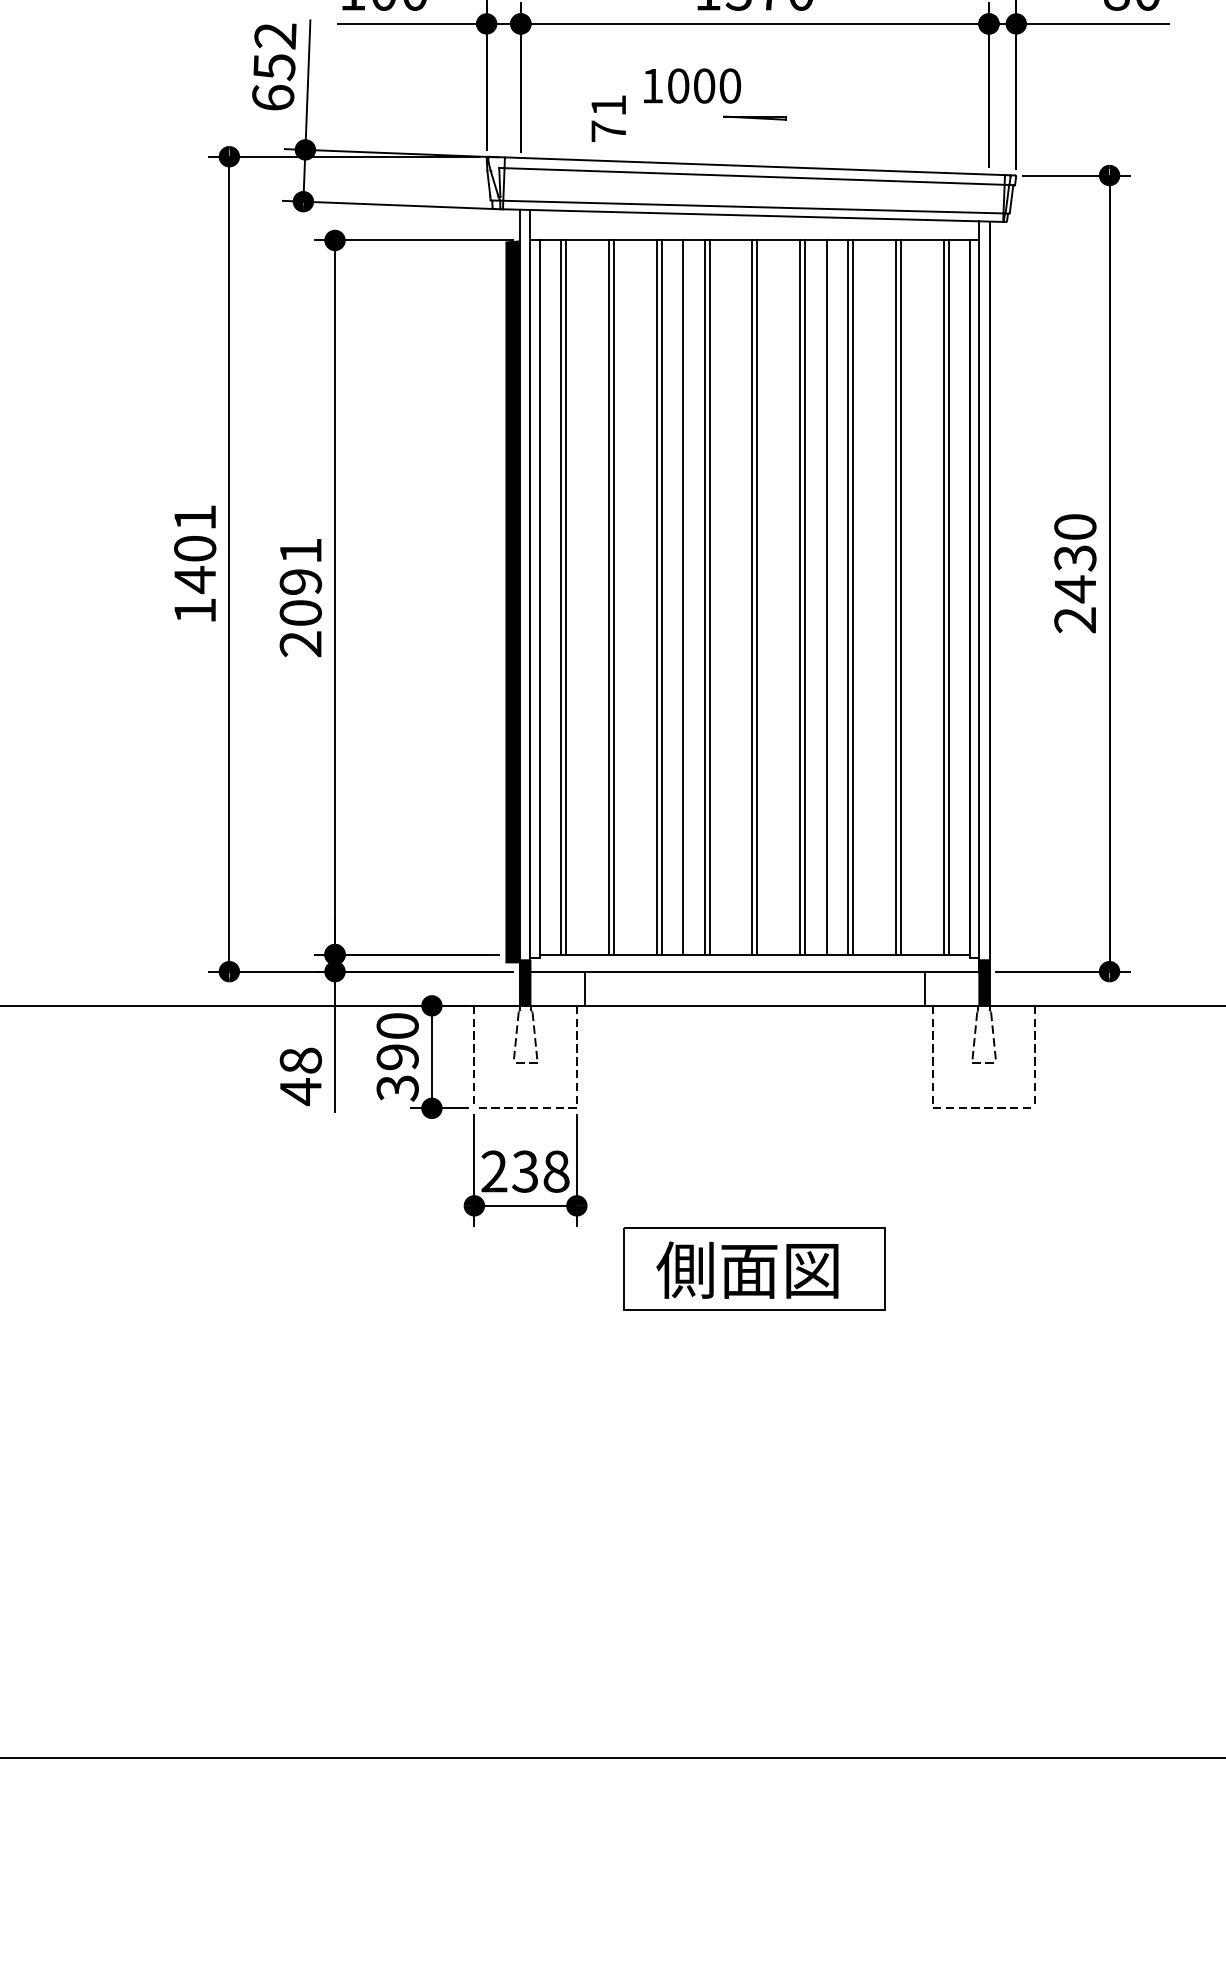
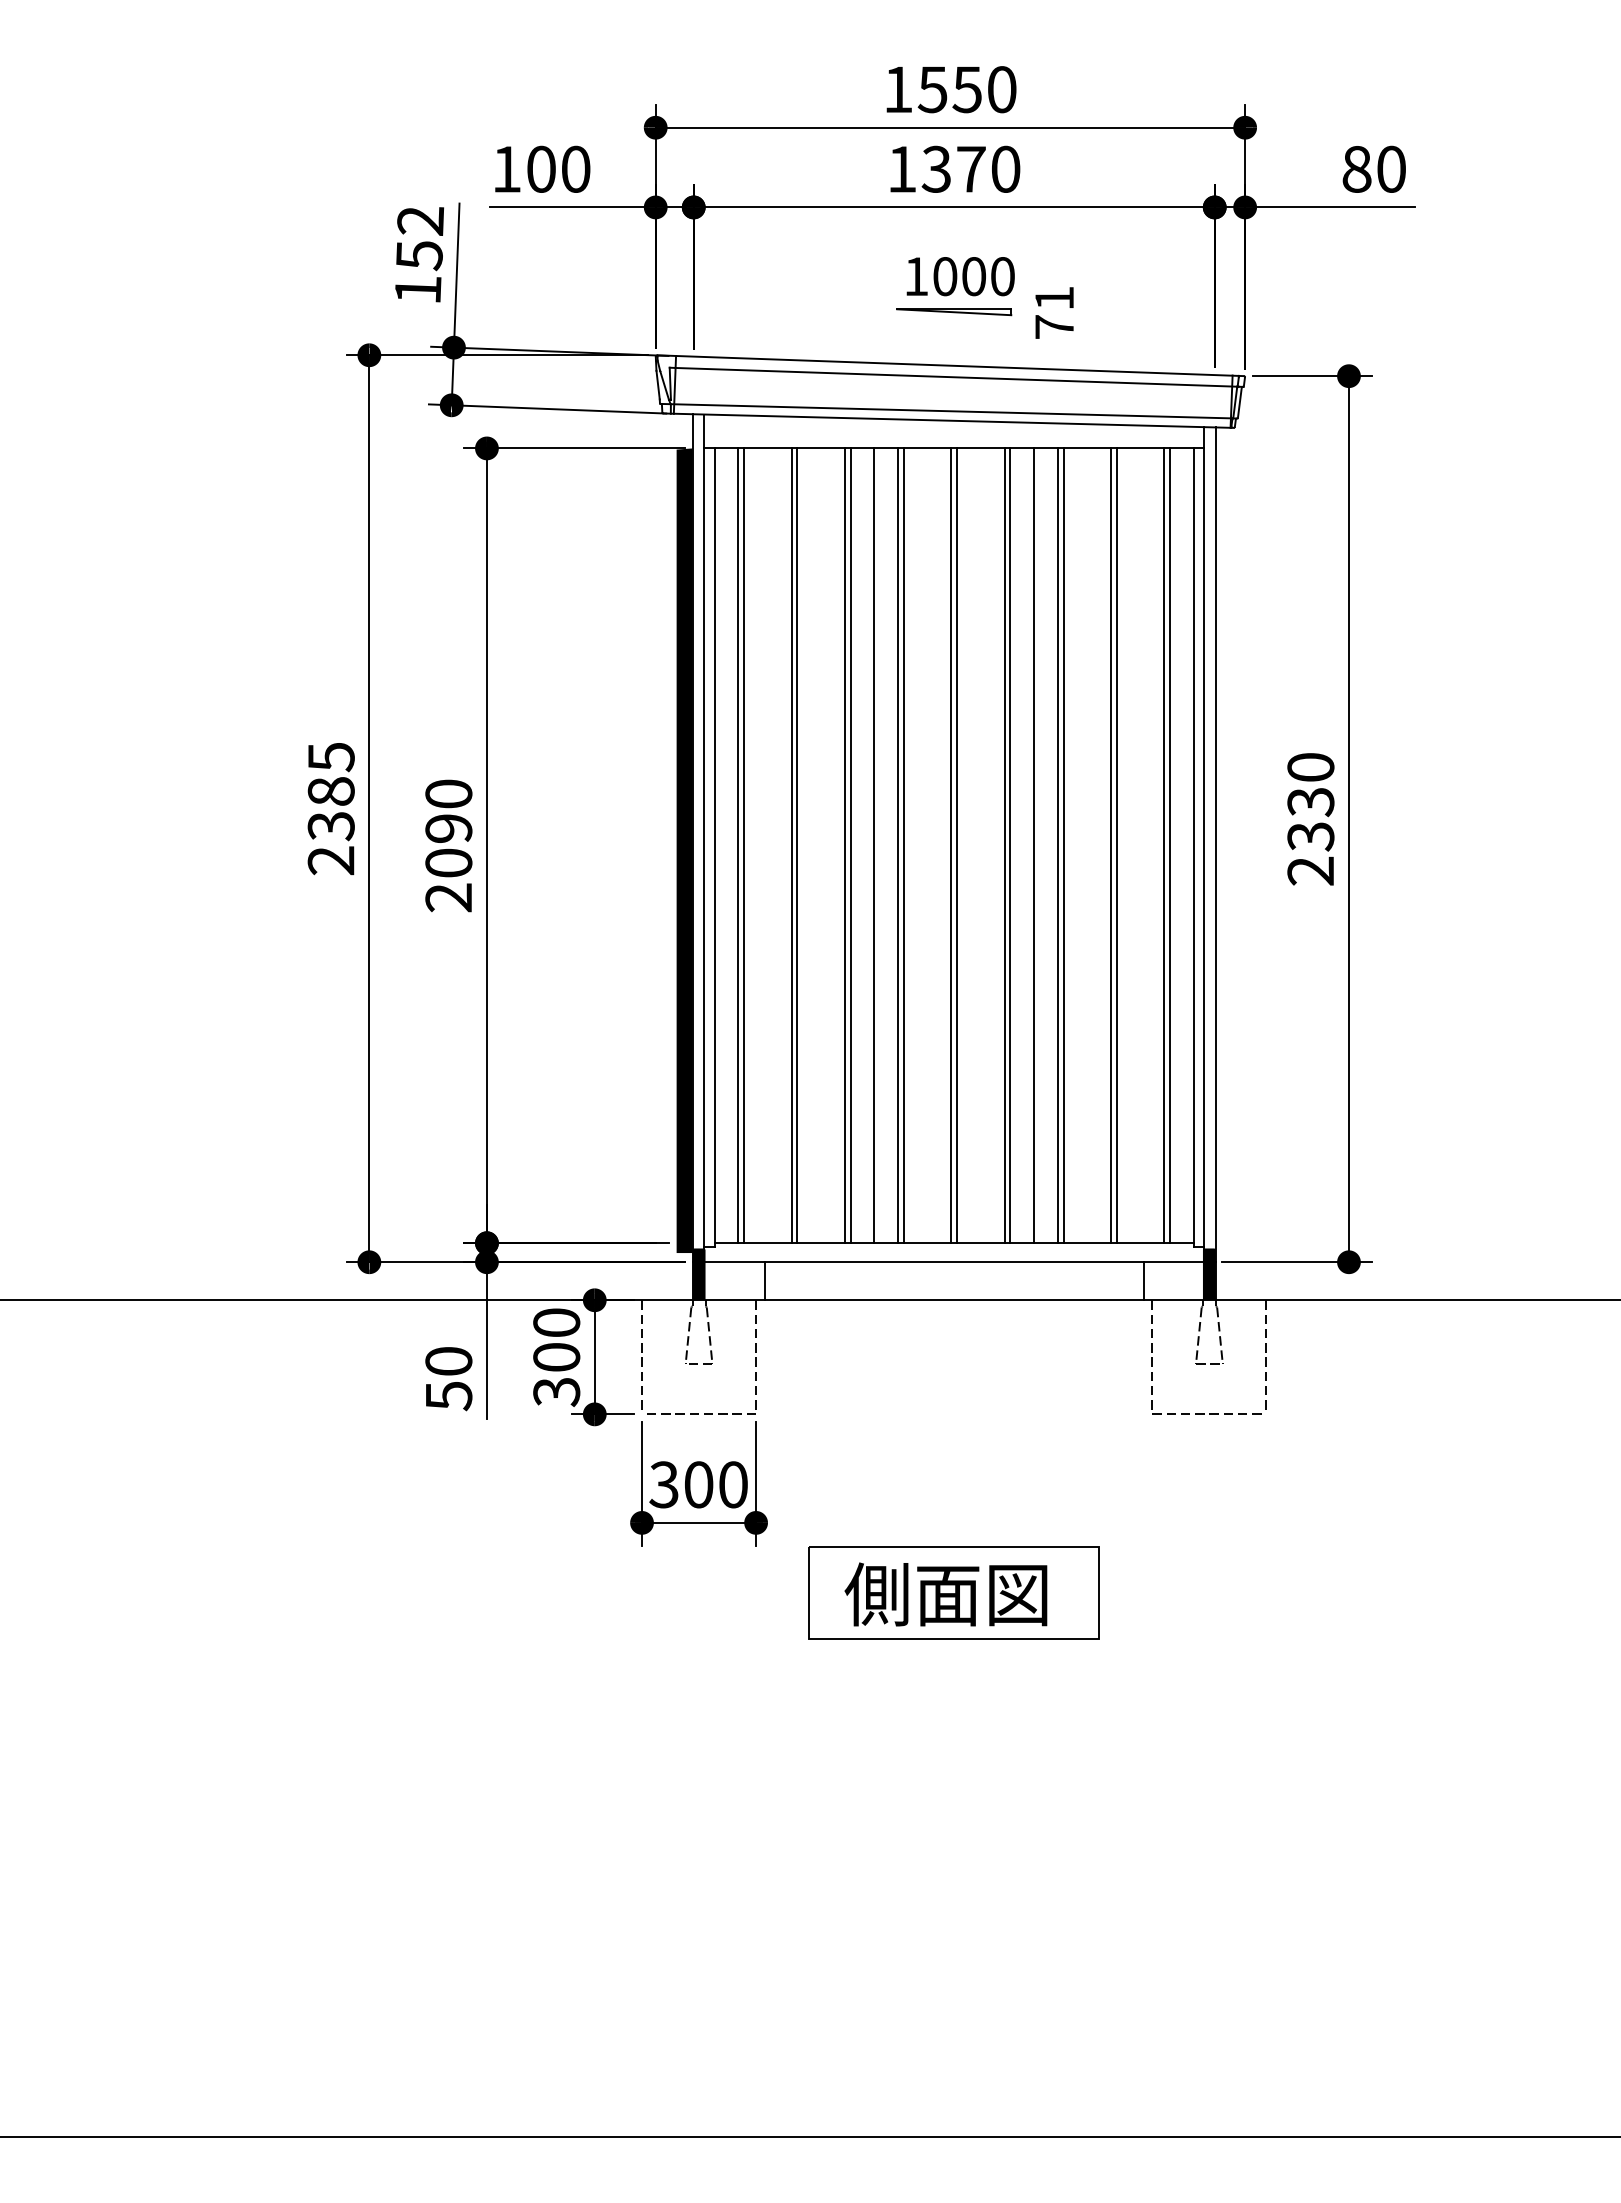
text: (692, 85) -> (960, 276), moved
text: (272, 97) -> (417, 289), 652 -> 152
text: (608, 118) -> (1054, 312), moved
part: (755, 118) -> (954, 312), size x1.67
text: (300, 550) -> (448, 793), 2091 -> 2090
text: (194, 564) -> (330, 809), 1401 -> 2385
text: (1074, 589) -> (1310, 836), 2430 -> 2330
text: (397, 1057) -> (556, 1357), 390 -> 300
text: (300, 1077) -> (448, 1379), 48 -> 50
text: (525, 1171) -> (698, 1484), 238 -> 300

